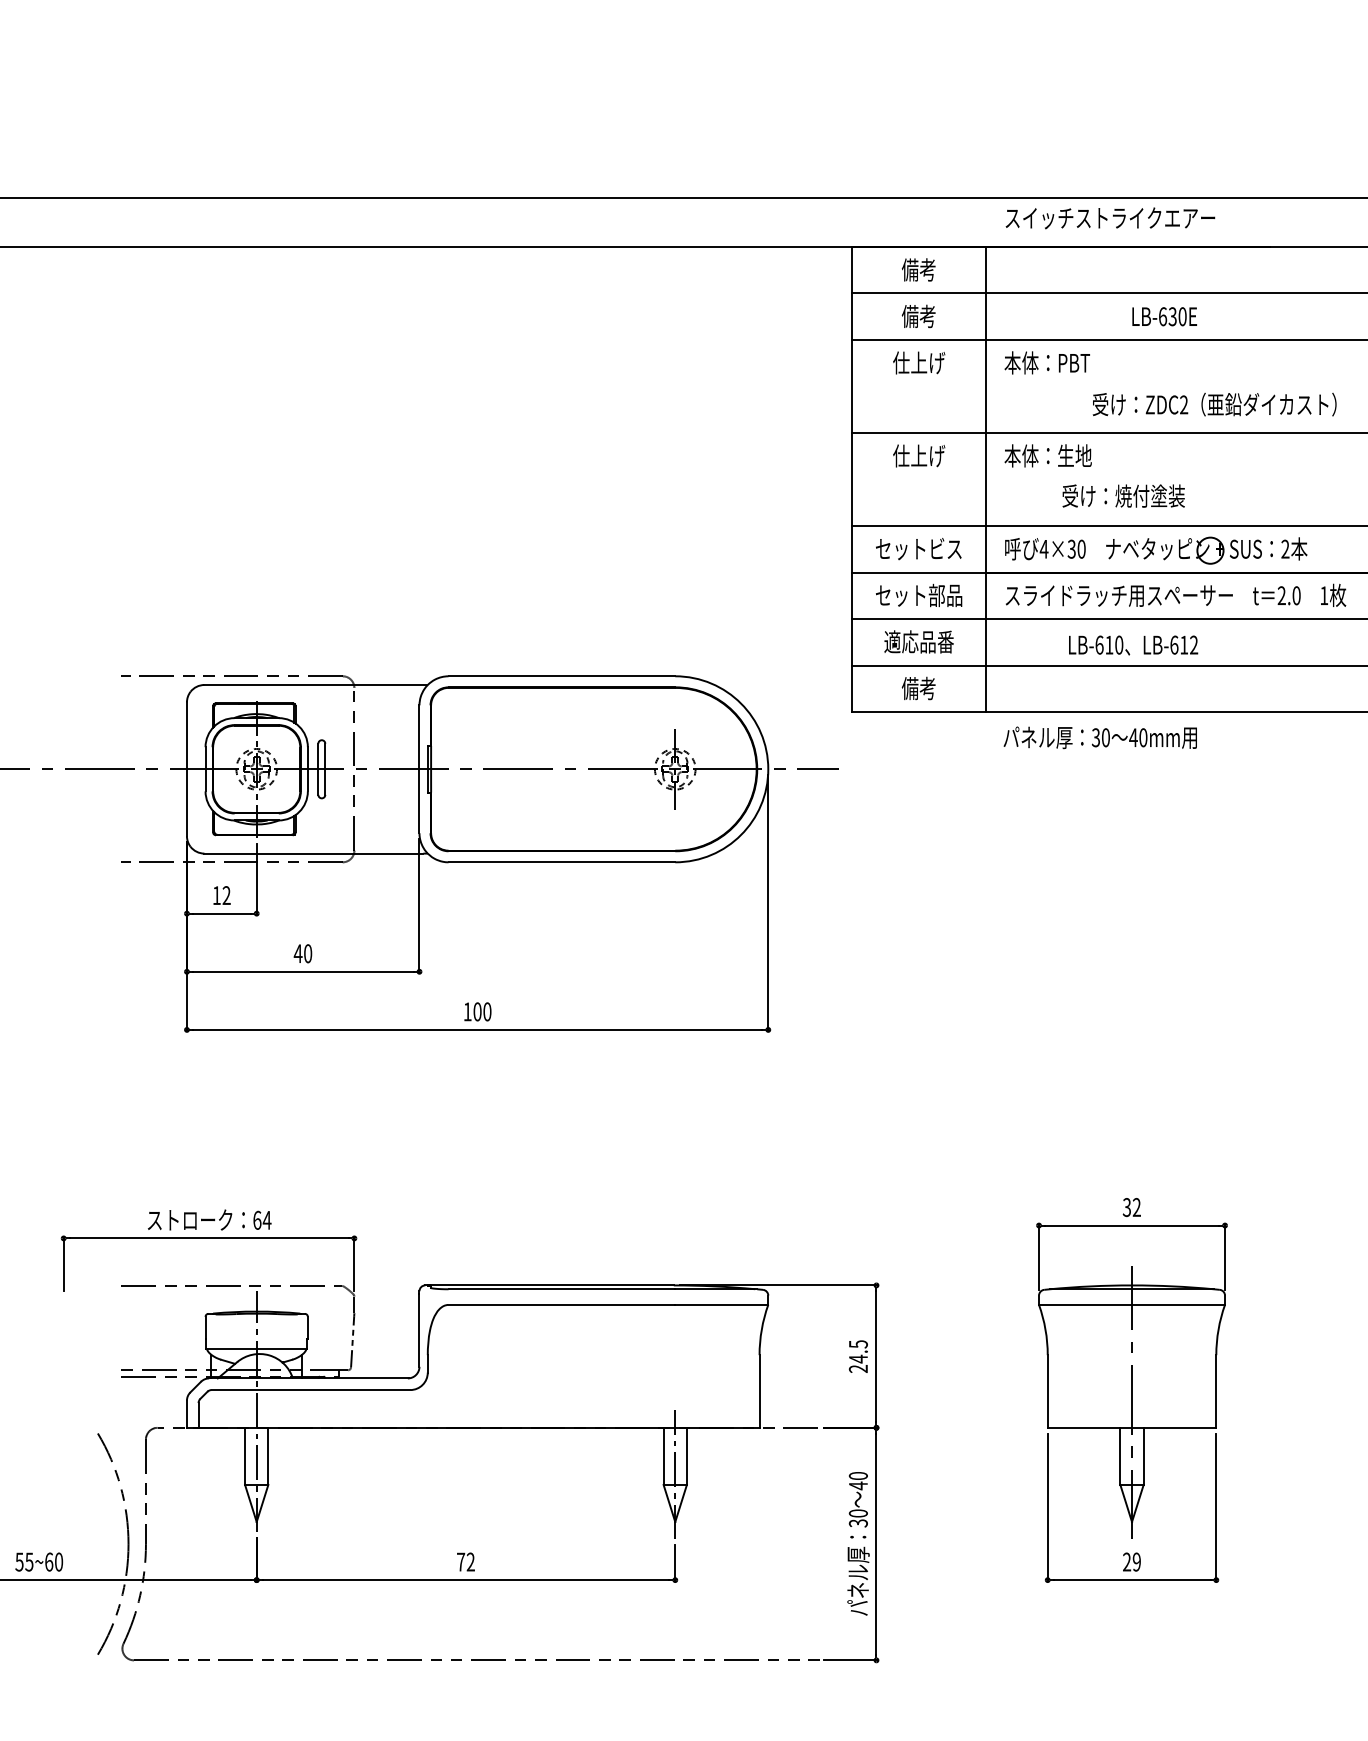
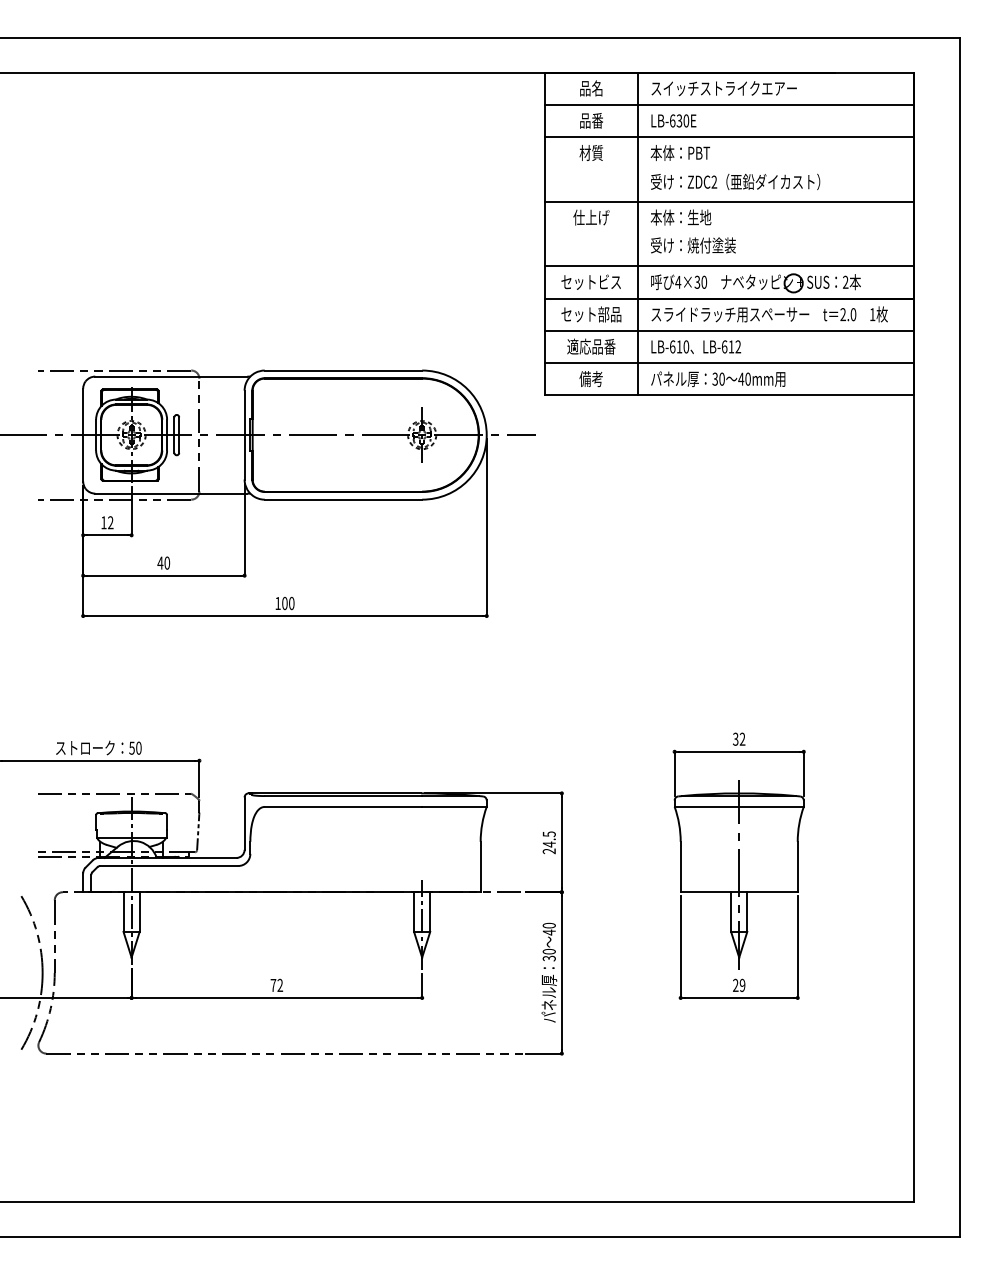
text: (1109, 218) -> (723, 88), moved
text: (917, 269) -> (590, 88), 備考 -> 品名
text: (917, 316) -> (590, 120), 備考 -> 品番
text: (1164, 316) -> (673, 120), moved
text: (919, 362) -> (591, 152), 仕上げ -> 材質
text: (1214, 403) -> (735, 181), moved
text: (1123, 496) -> (693, 245), moved
text: (1133, 644) -> (696, 346), moved
text: (1100, 736) -> (718, 378), moved
text: (262, 1219) -> (135, 747), 64 -> 50

